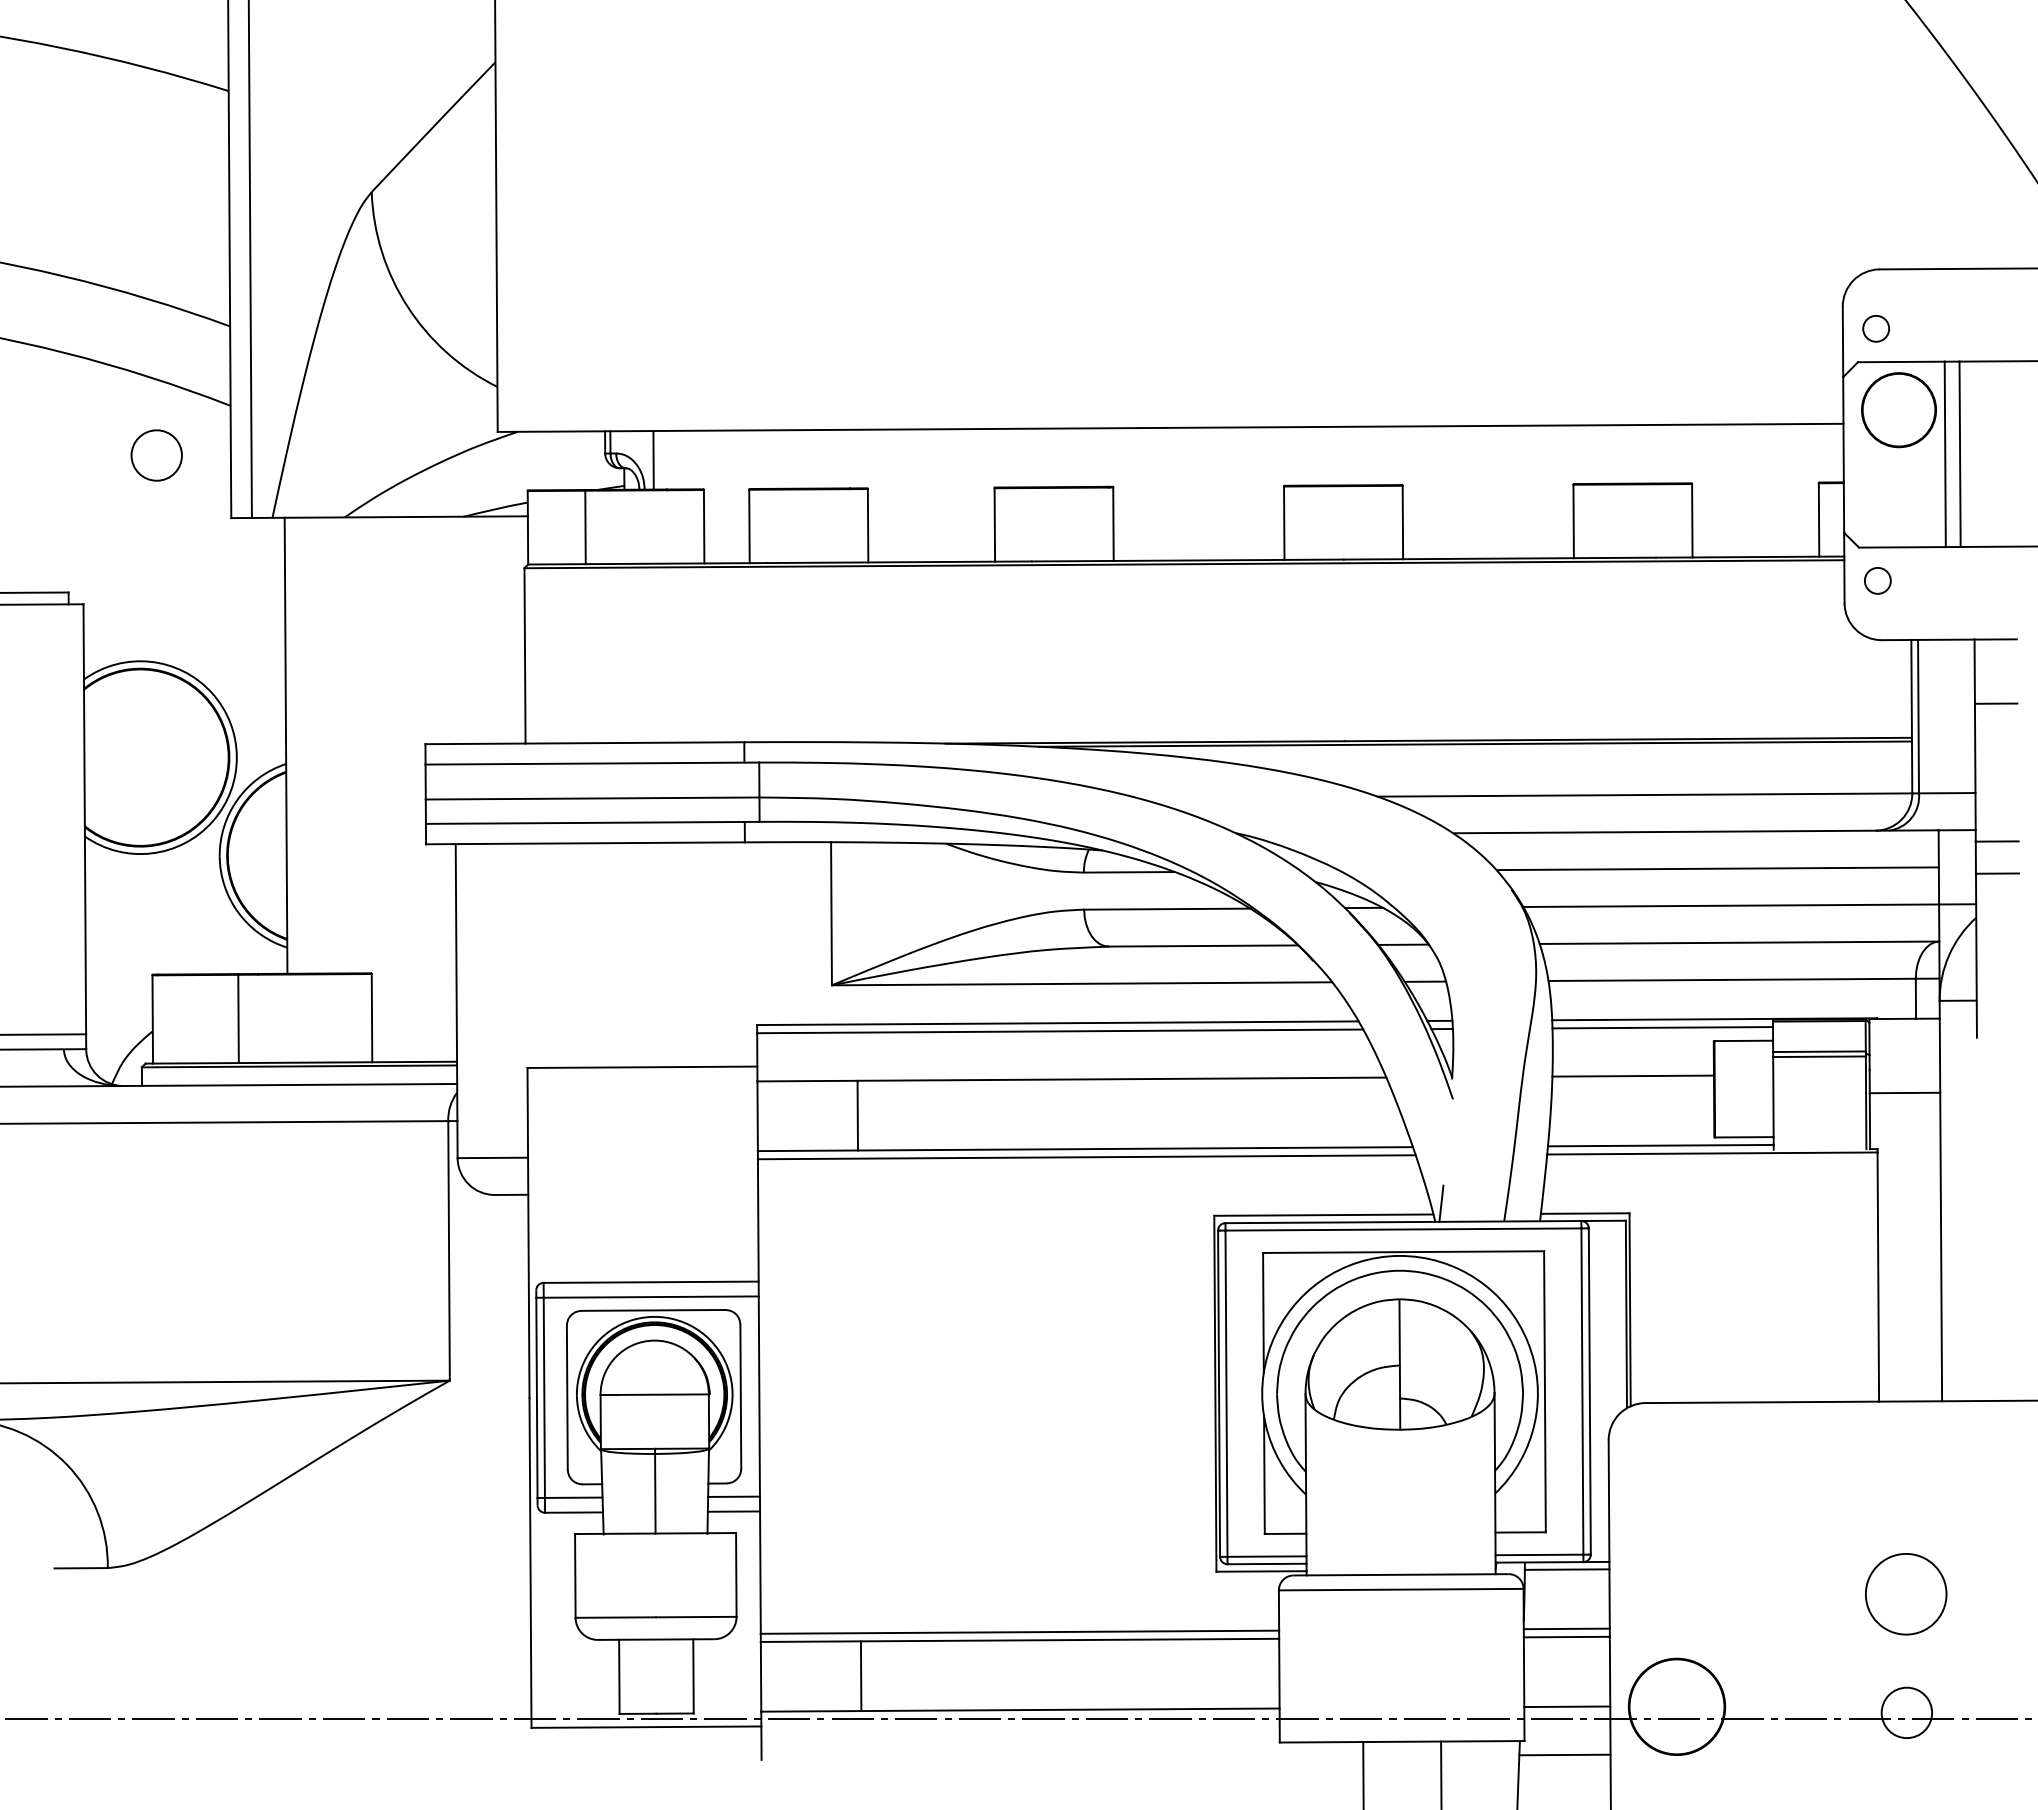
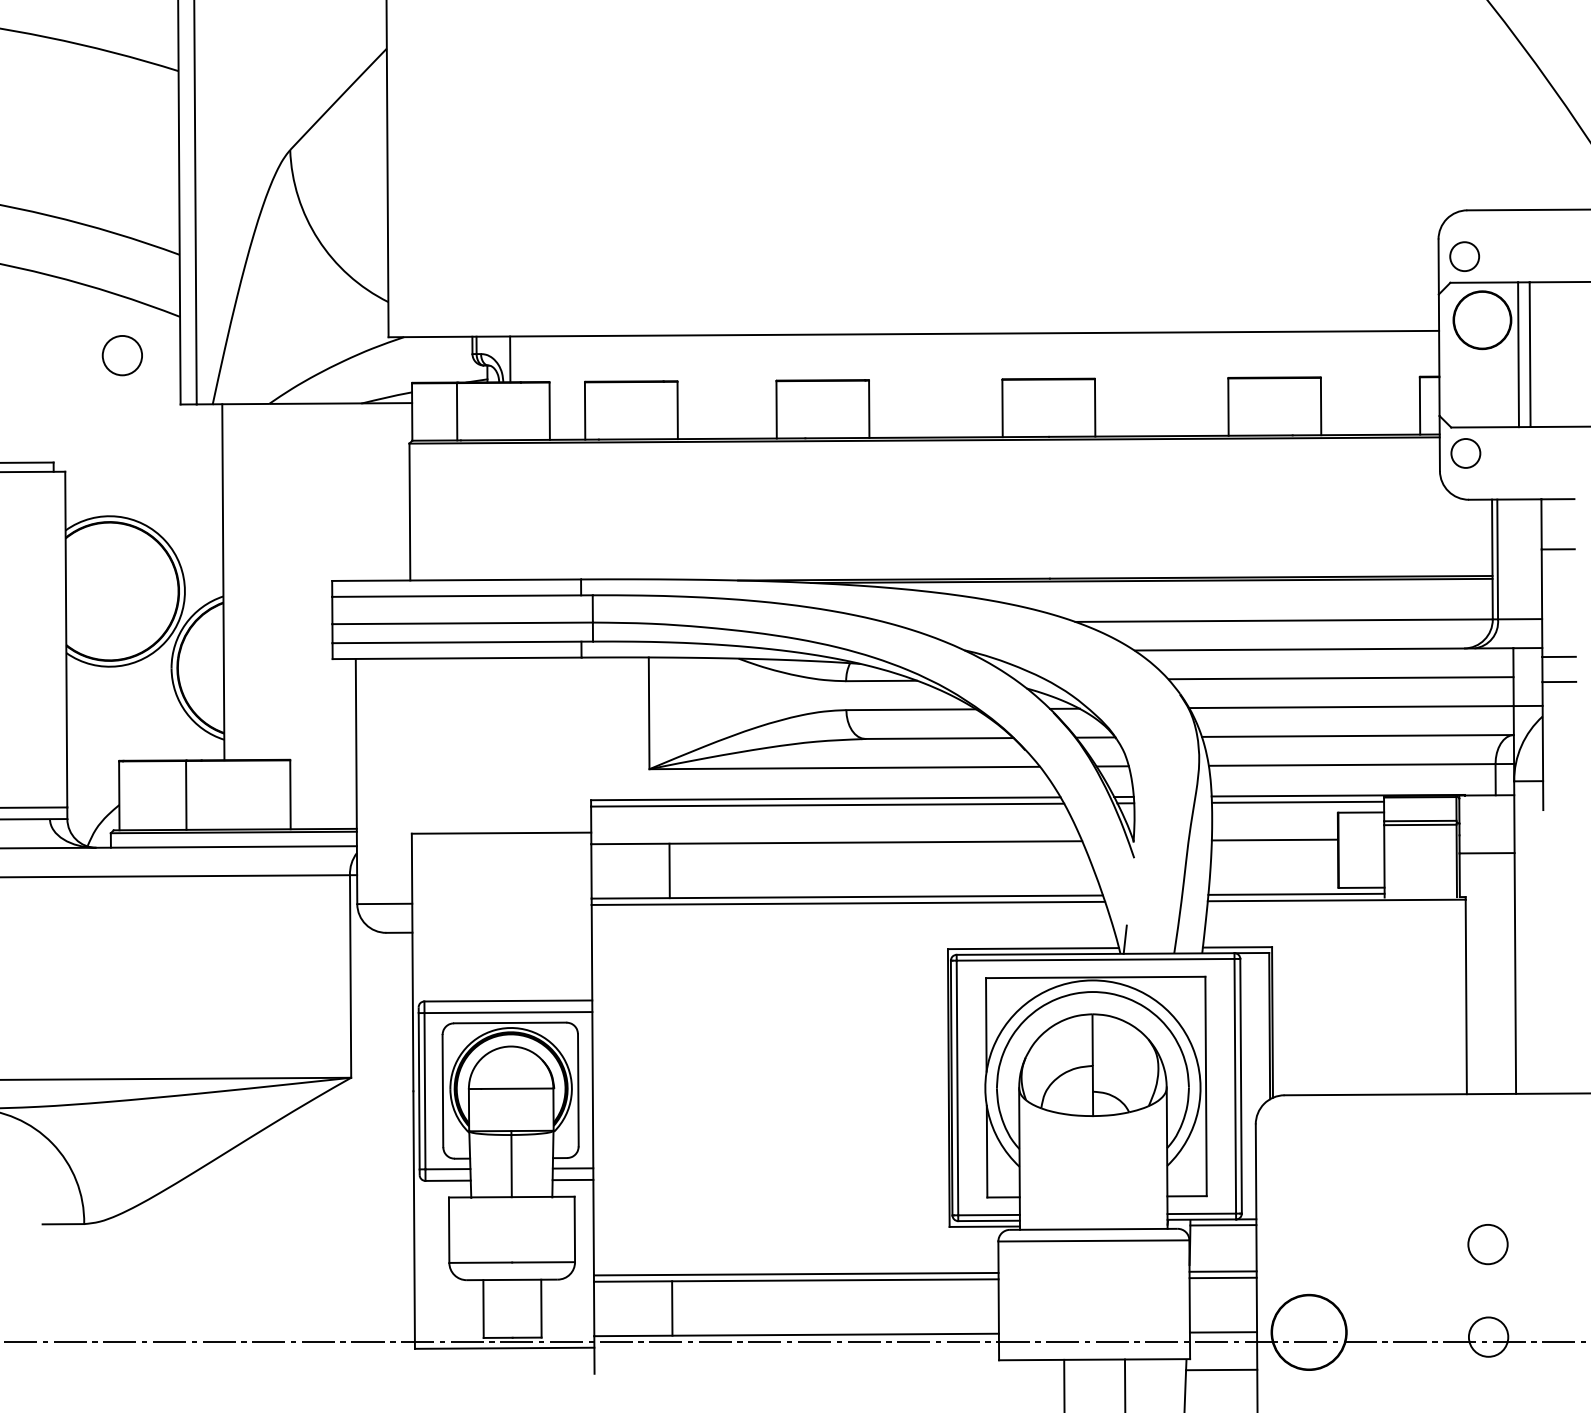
circle: (1875, 328) -> (1464, 256), size x1.43
circle: (1877, 580) -> (1465, 453), size x1.43
circle: (1905, 1594) -> (1487, 1244), size x0.62

